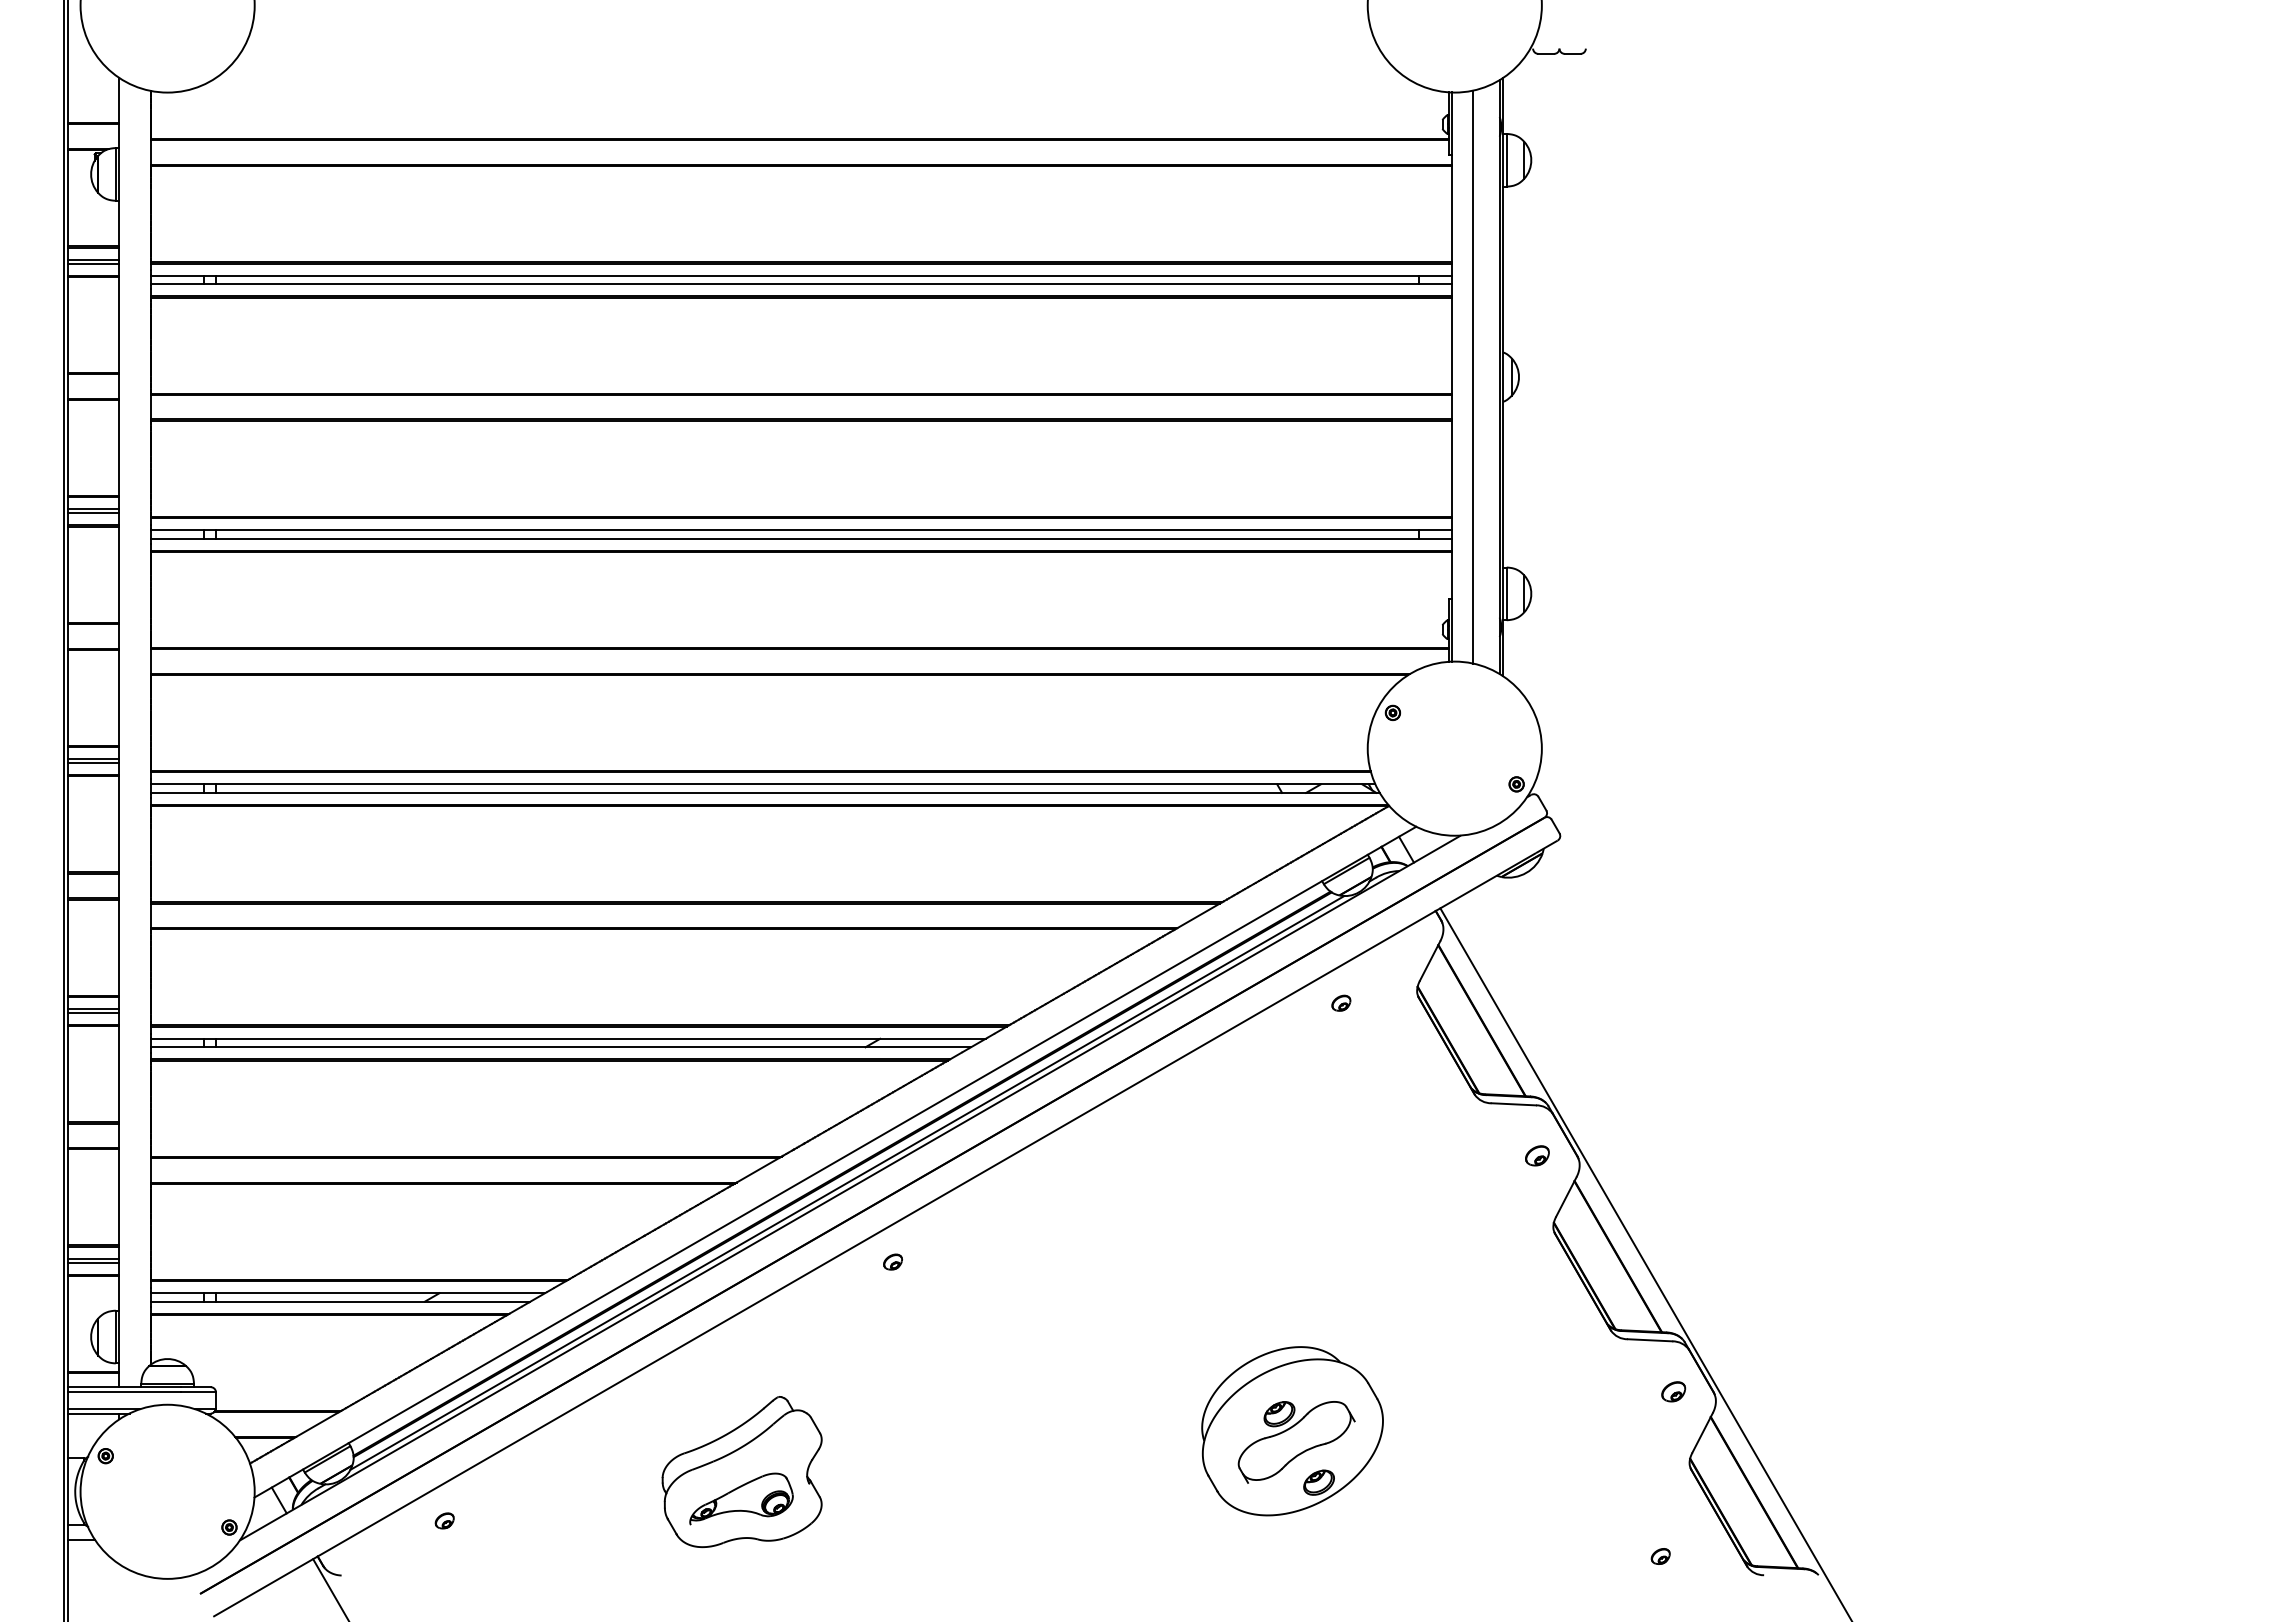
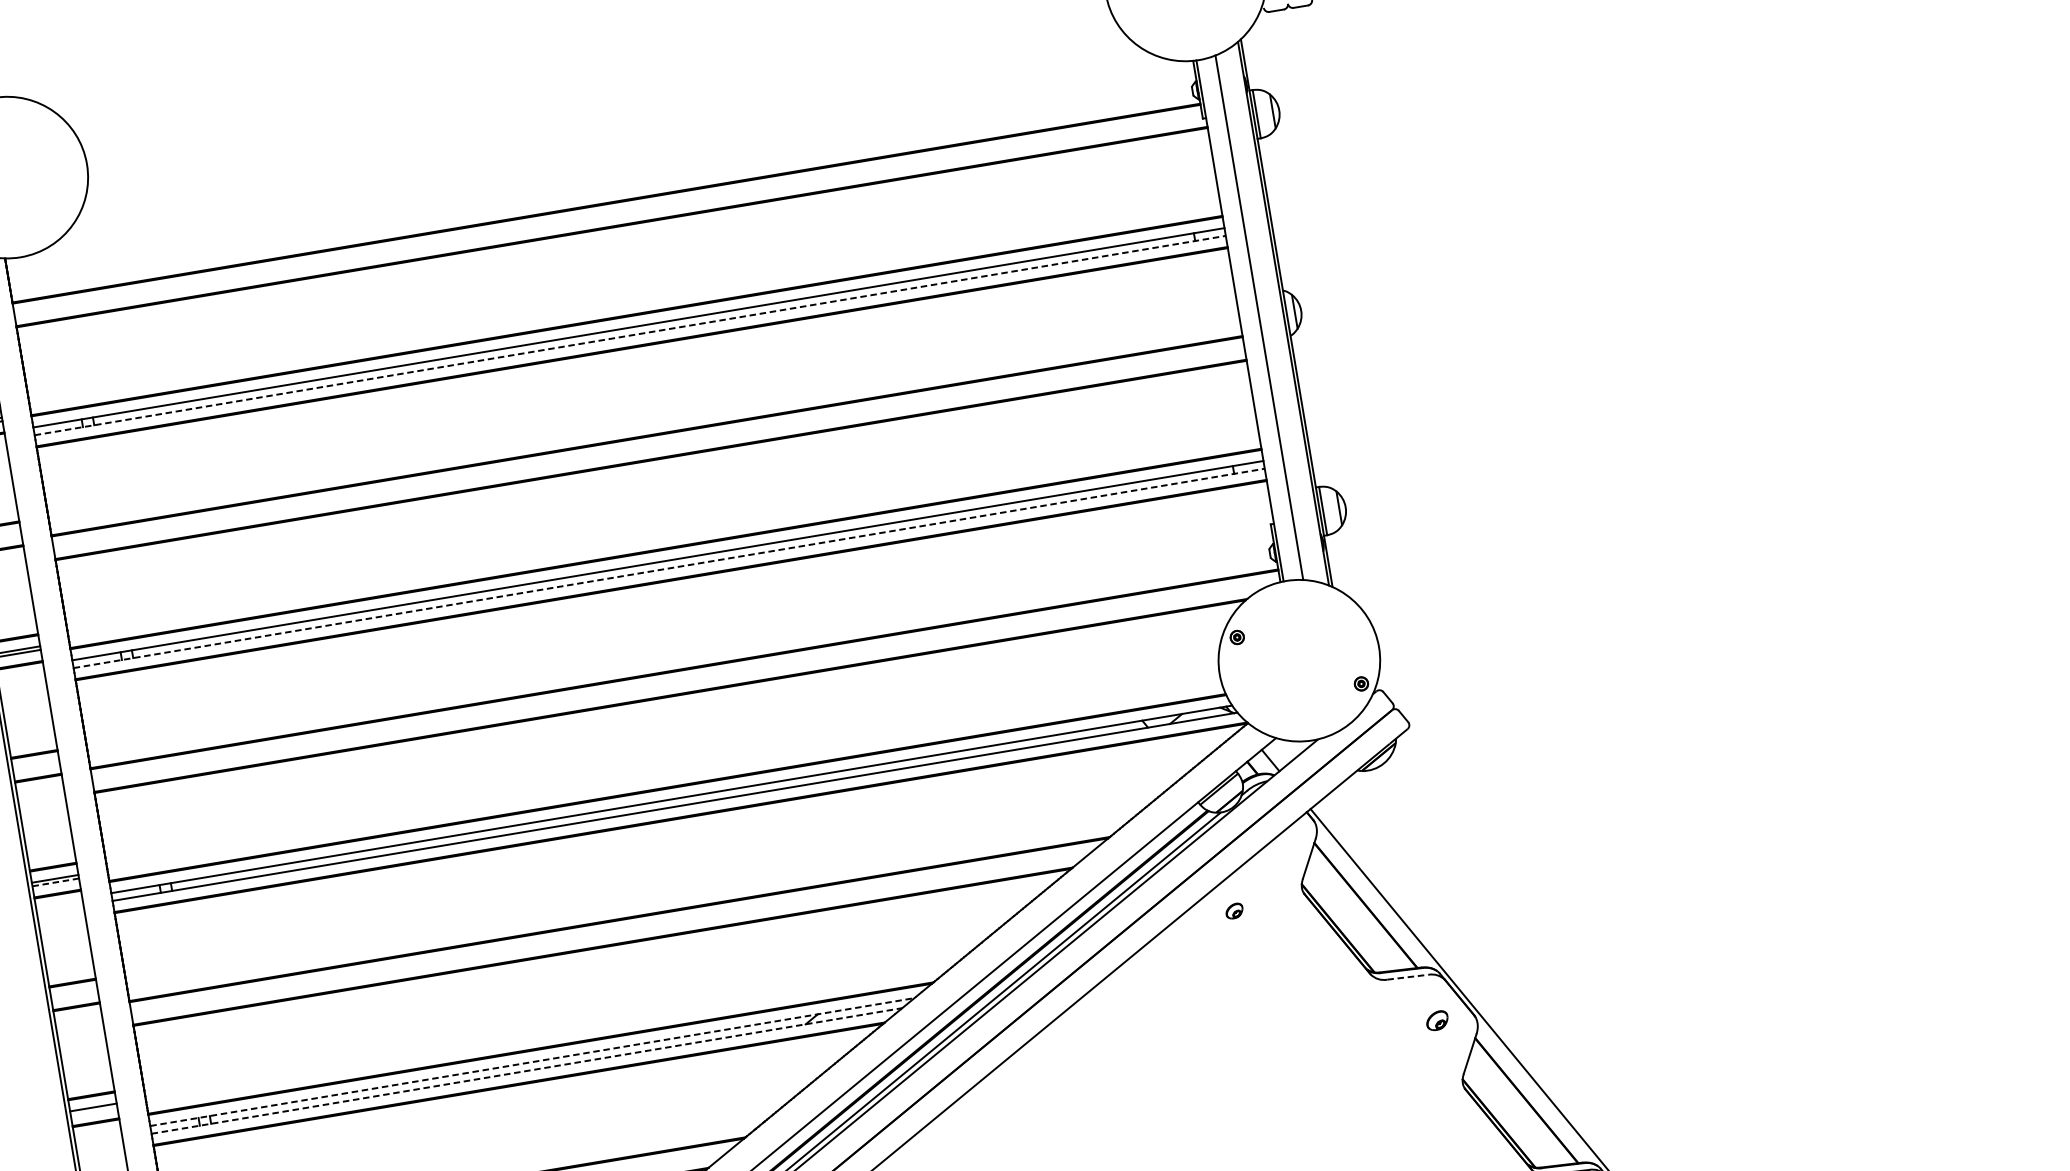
line: (801, 284) -> (630, 335), solid -> dashed
line: (801, 538) -> (669, 568), solid -> dashed
line: (94, 763) -> (56, 882), solid -> dashed
line: (93, 1012) -> (93, 1110), removed
line: (568, 1038) -> (532, 1061), solid -> dashed
line: (561, 1047) -> (527, 1071), solid -> dashed
line: (1514, 1104) -> (1408, 977), solid -> dashed

